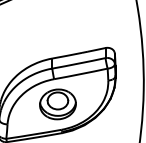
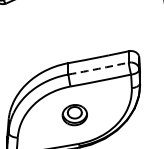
arc: (78, 63) -> (98, 68), solid -> dashed
part: (57, 104) -> (74, 115), size x0.6

